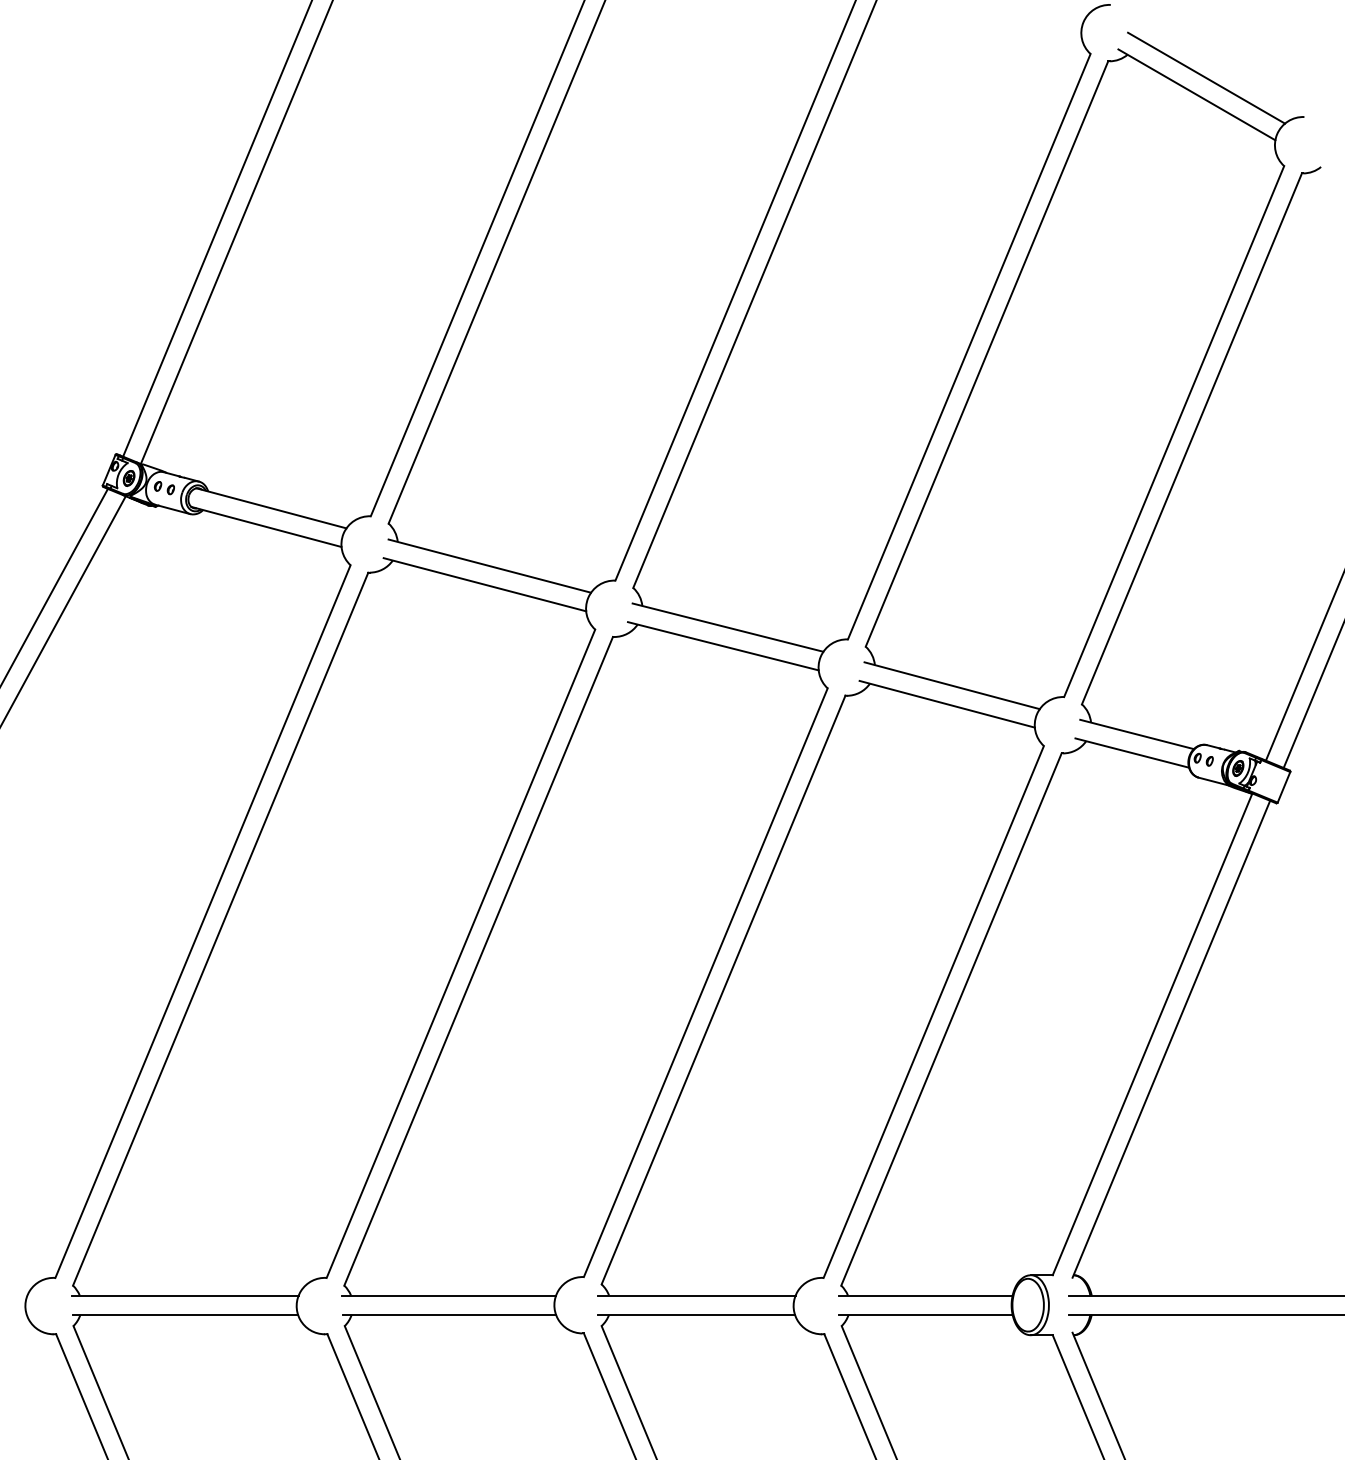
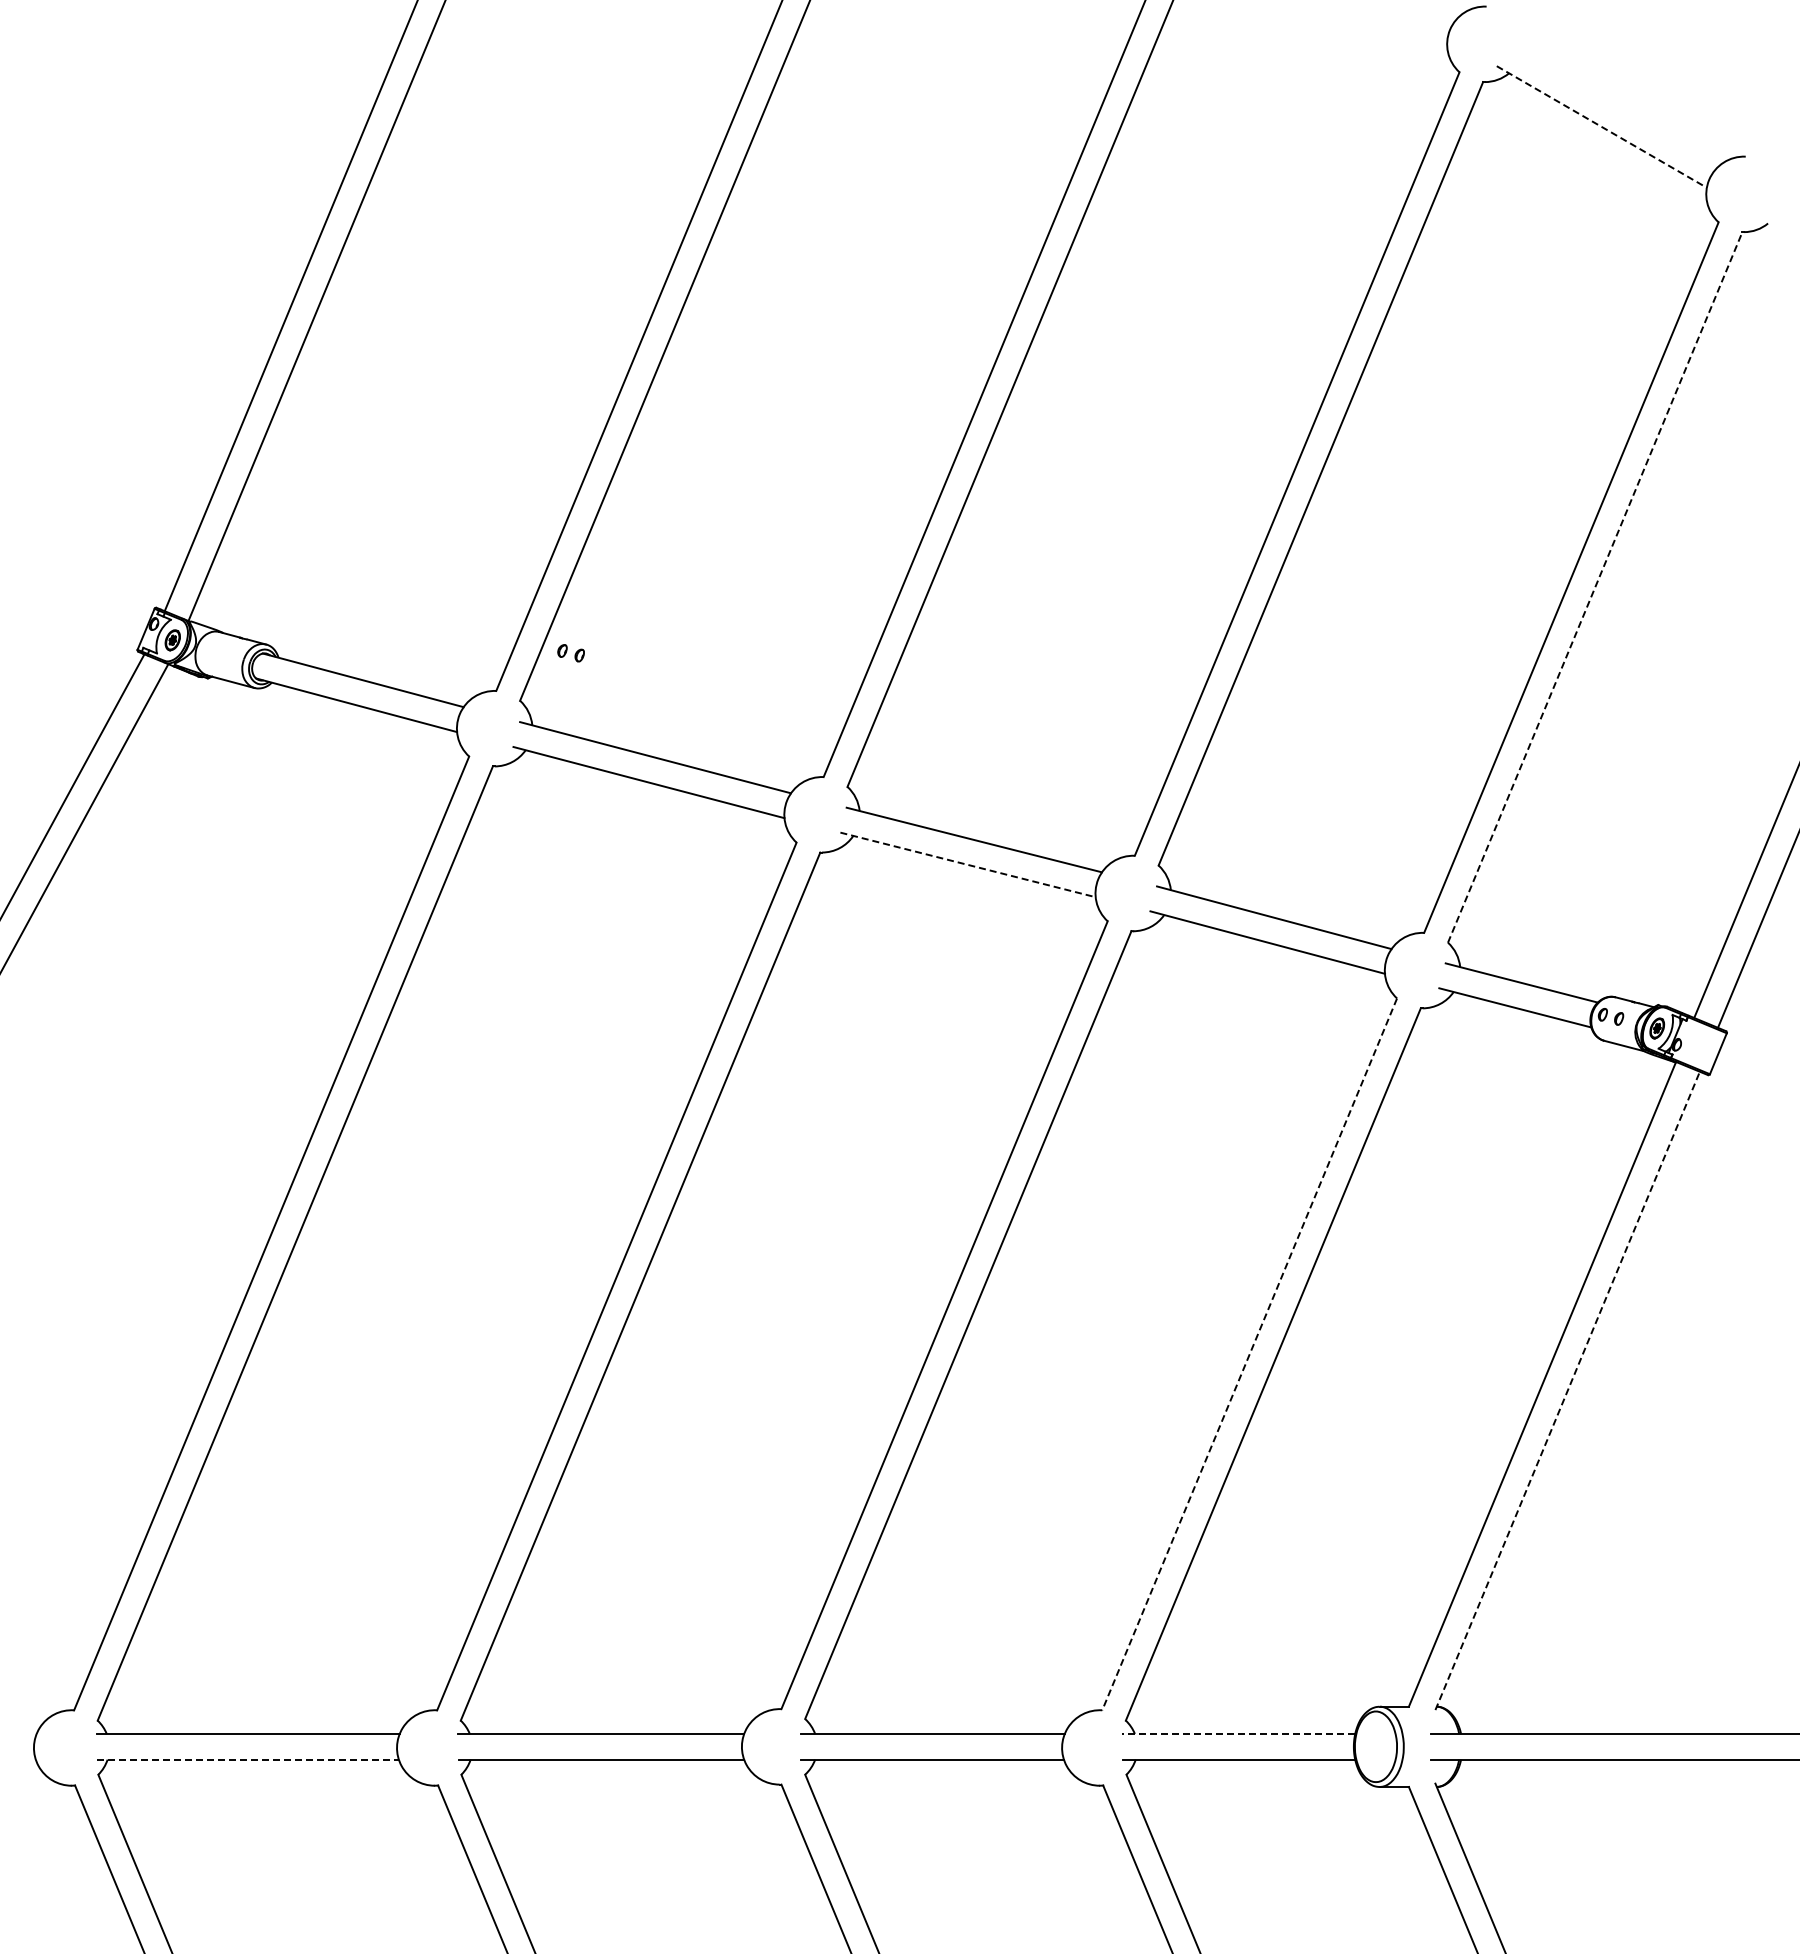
line: (1206, 78) -> (1614, 104), removed
line: (1197, 95) -> (1602, 127), solid -> dashed
line: (1192, 438) -> (1595, 587), solid -> dashed
part: (164, 488) -> (570, 653), moved
line: (723, 645) -> (968, 864), solid -> dashed
line: (933, 1012) -> (1249, 1354), solid -> dashed
line: (1171, 1038) -> (1567, 1390), solid -> dashed
line: (925, 1296) -> (1238, 1734), solid -> dashed
line: (185, 1314) -> (248, 1759), solid -> dashed

